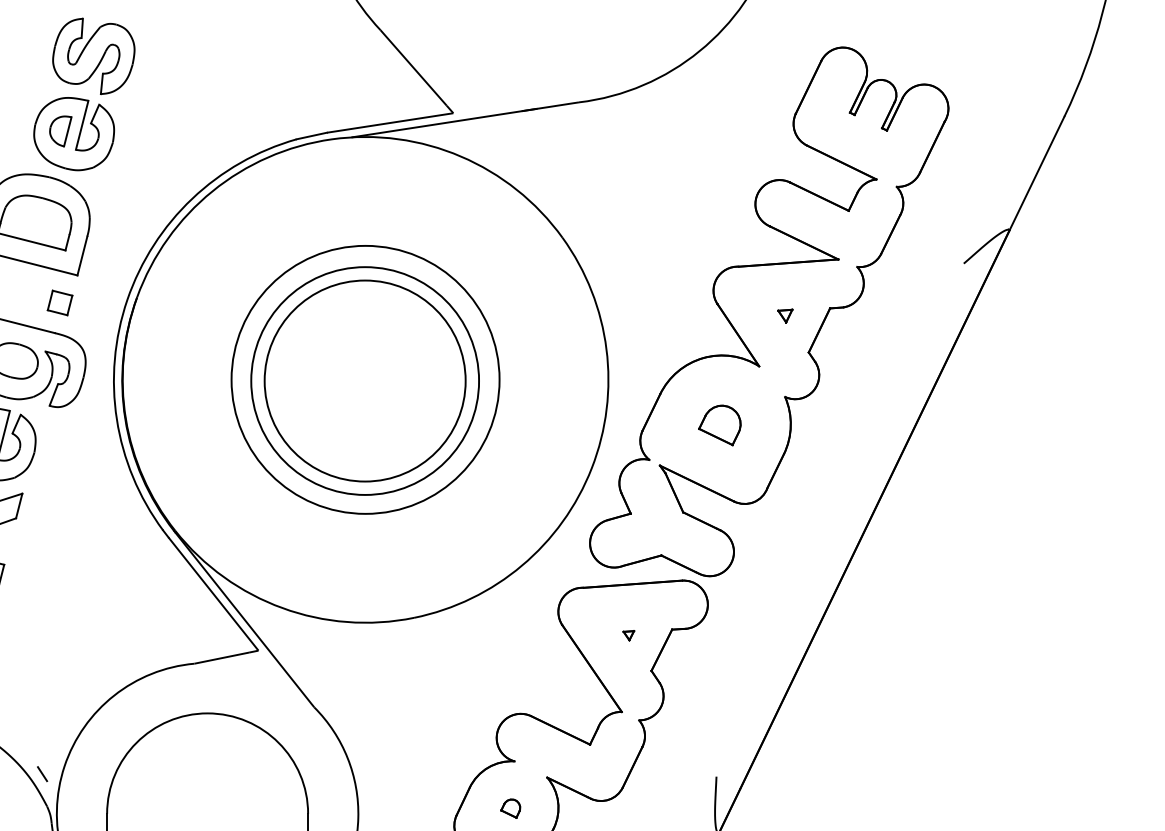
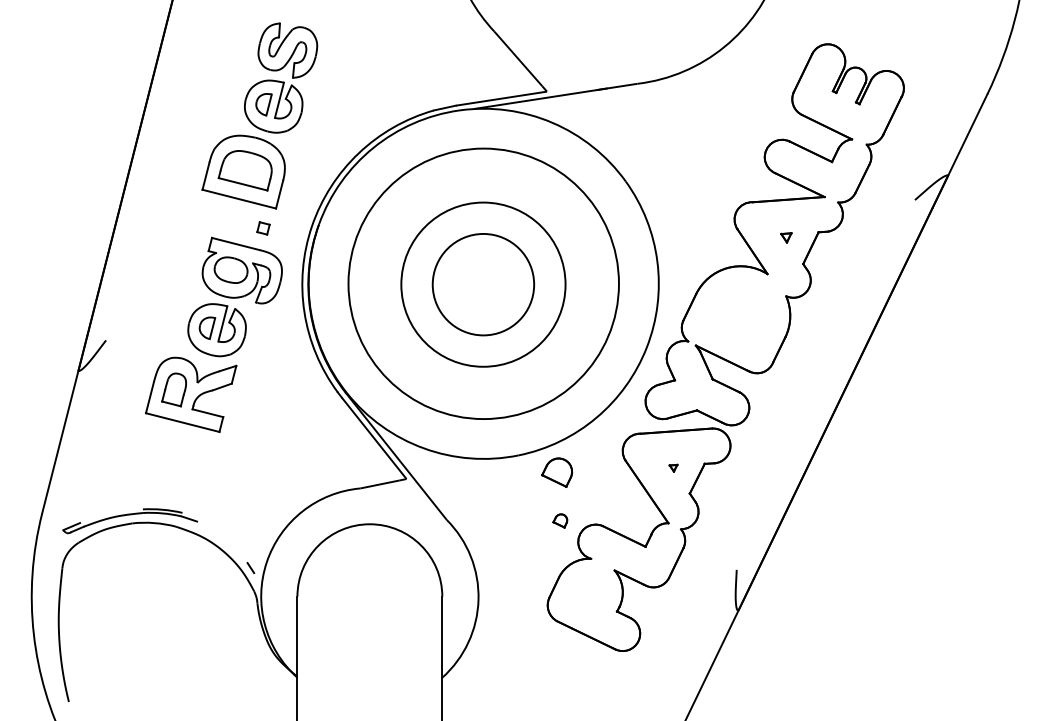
part: (60, 303) -> (263, 228), size x0.7
circle: (365, 379) -> (483, 283), size x1.4
circle: (365, 380) -> (483, 284), size x0.7
part: (720, 425) -> (557, 472), moved
part: (510, 808) -> (560, 520), moved

